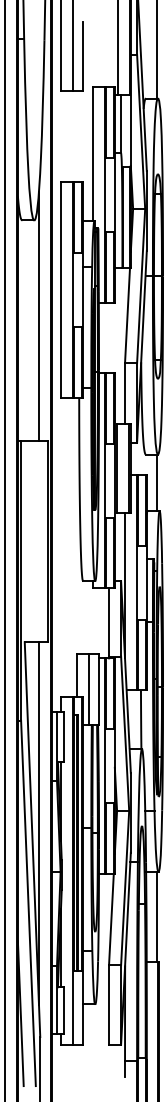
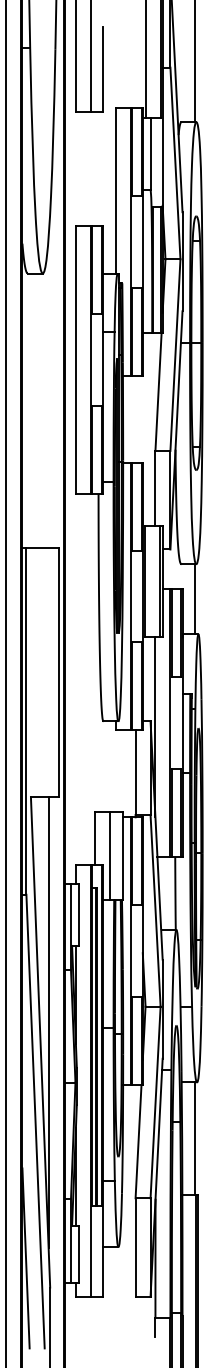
line: (38, 316) -> (48, 392), removed

